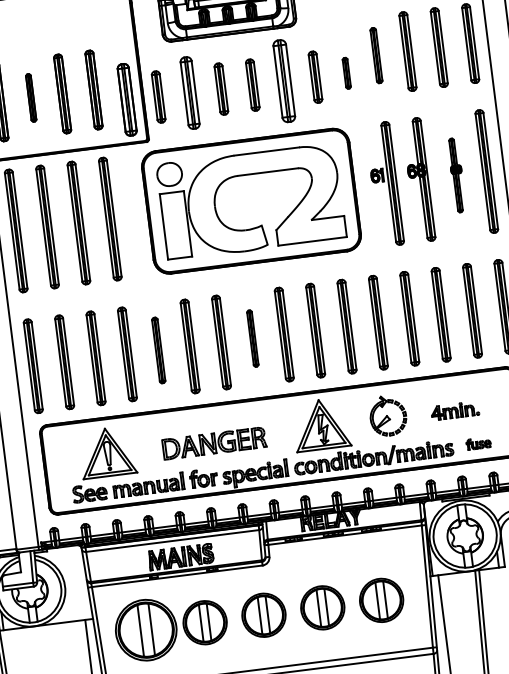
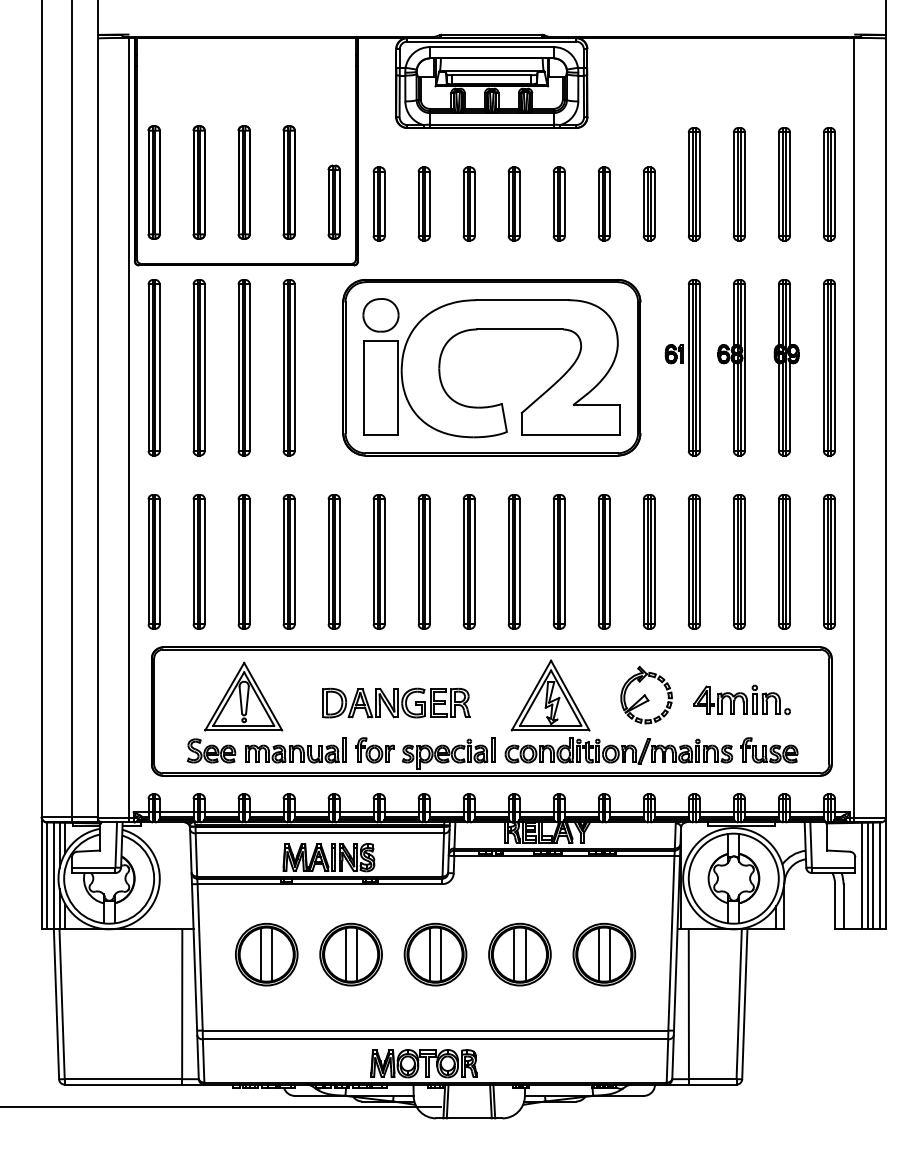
part: (375, 55) -> (693, 184), size x1.43
part: (346, 73) -> (648, 203), size x1.67
part: (283, 80) -> (558, 203), size x0.62
part: (189, 92) -> (423, 203), size x0.71
part: (30, 97) -> (198, 182), size x1.67
part: (126, 99) -> (333, 201), size x0.71
part: (456, 175) -> (786, 367), size x1.67
part: (252, 338) -> (468, 561), size x1.67
part: (158, 350) -> (333, 561), size x1.43
part: (454, 410) -> (741, 699), size x1.43
part: (478, 443) -> (769, 750), size x1.67
part: (146, 630) -> (266, 954), size x0.71

